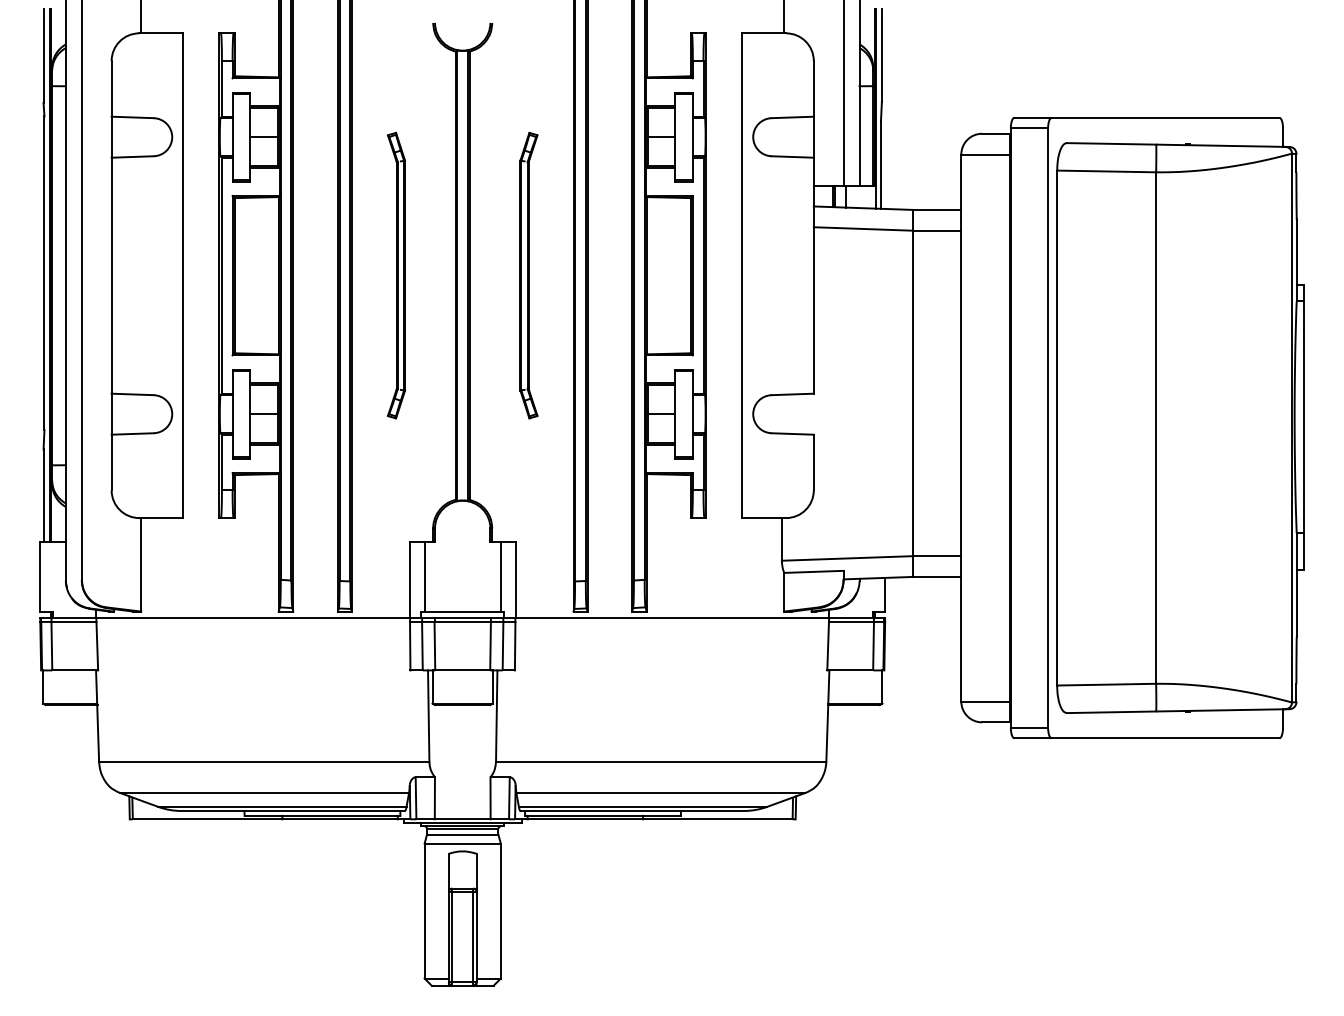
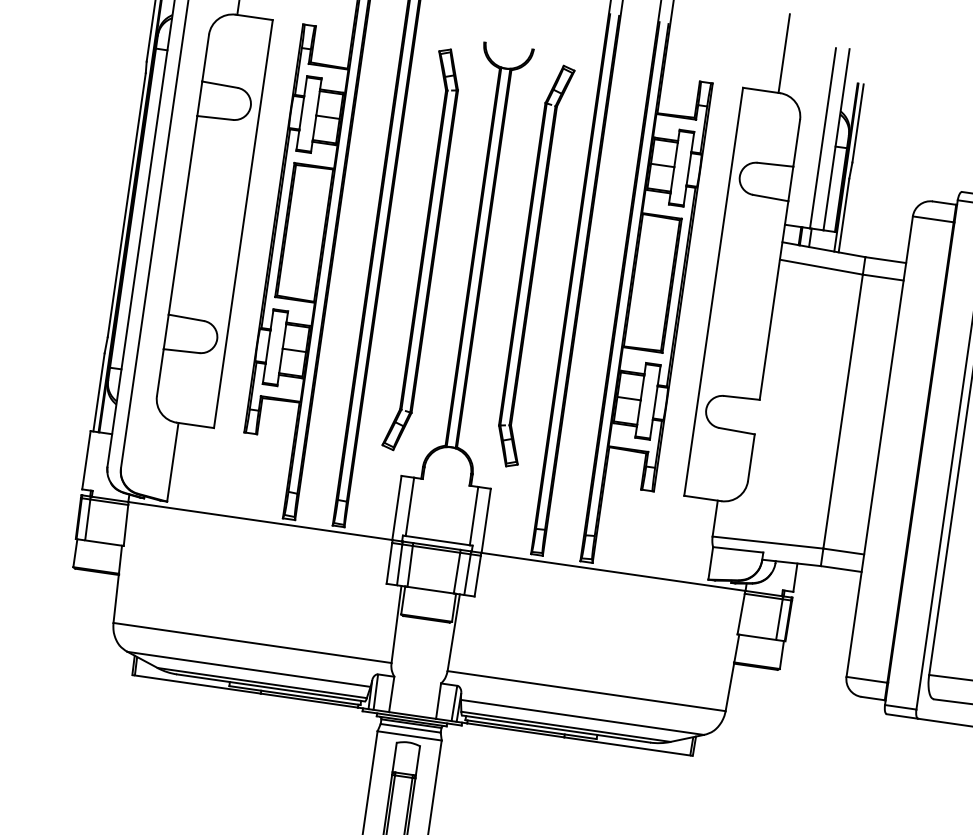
part: (396, 275) -> (422, 249), size x1.67
part: (528, 275) -> (533, 265), size x1.67

